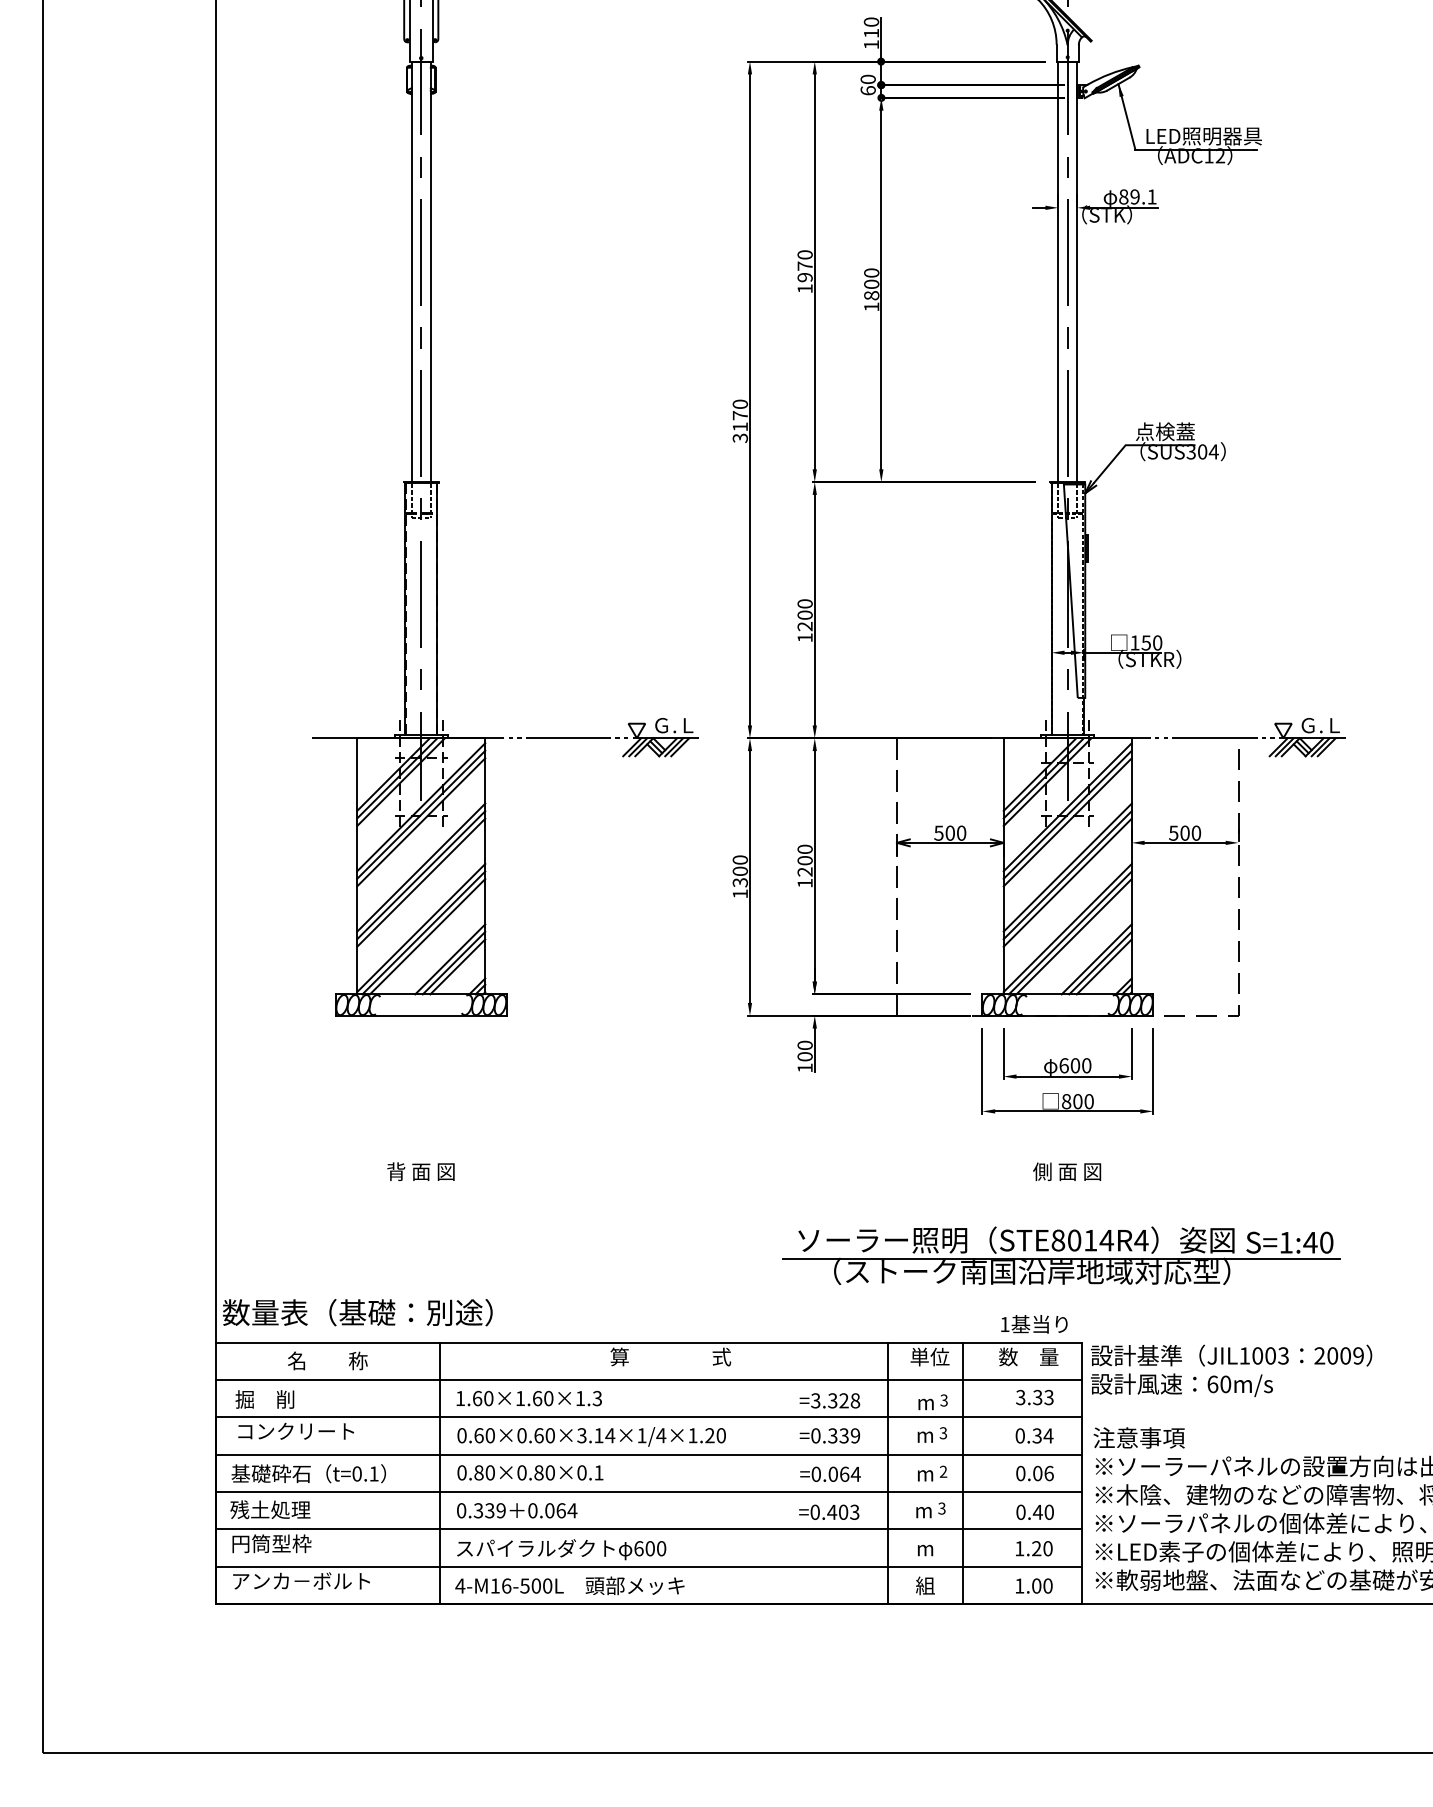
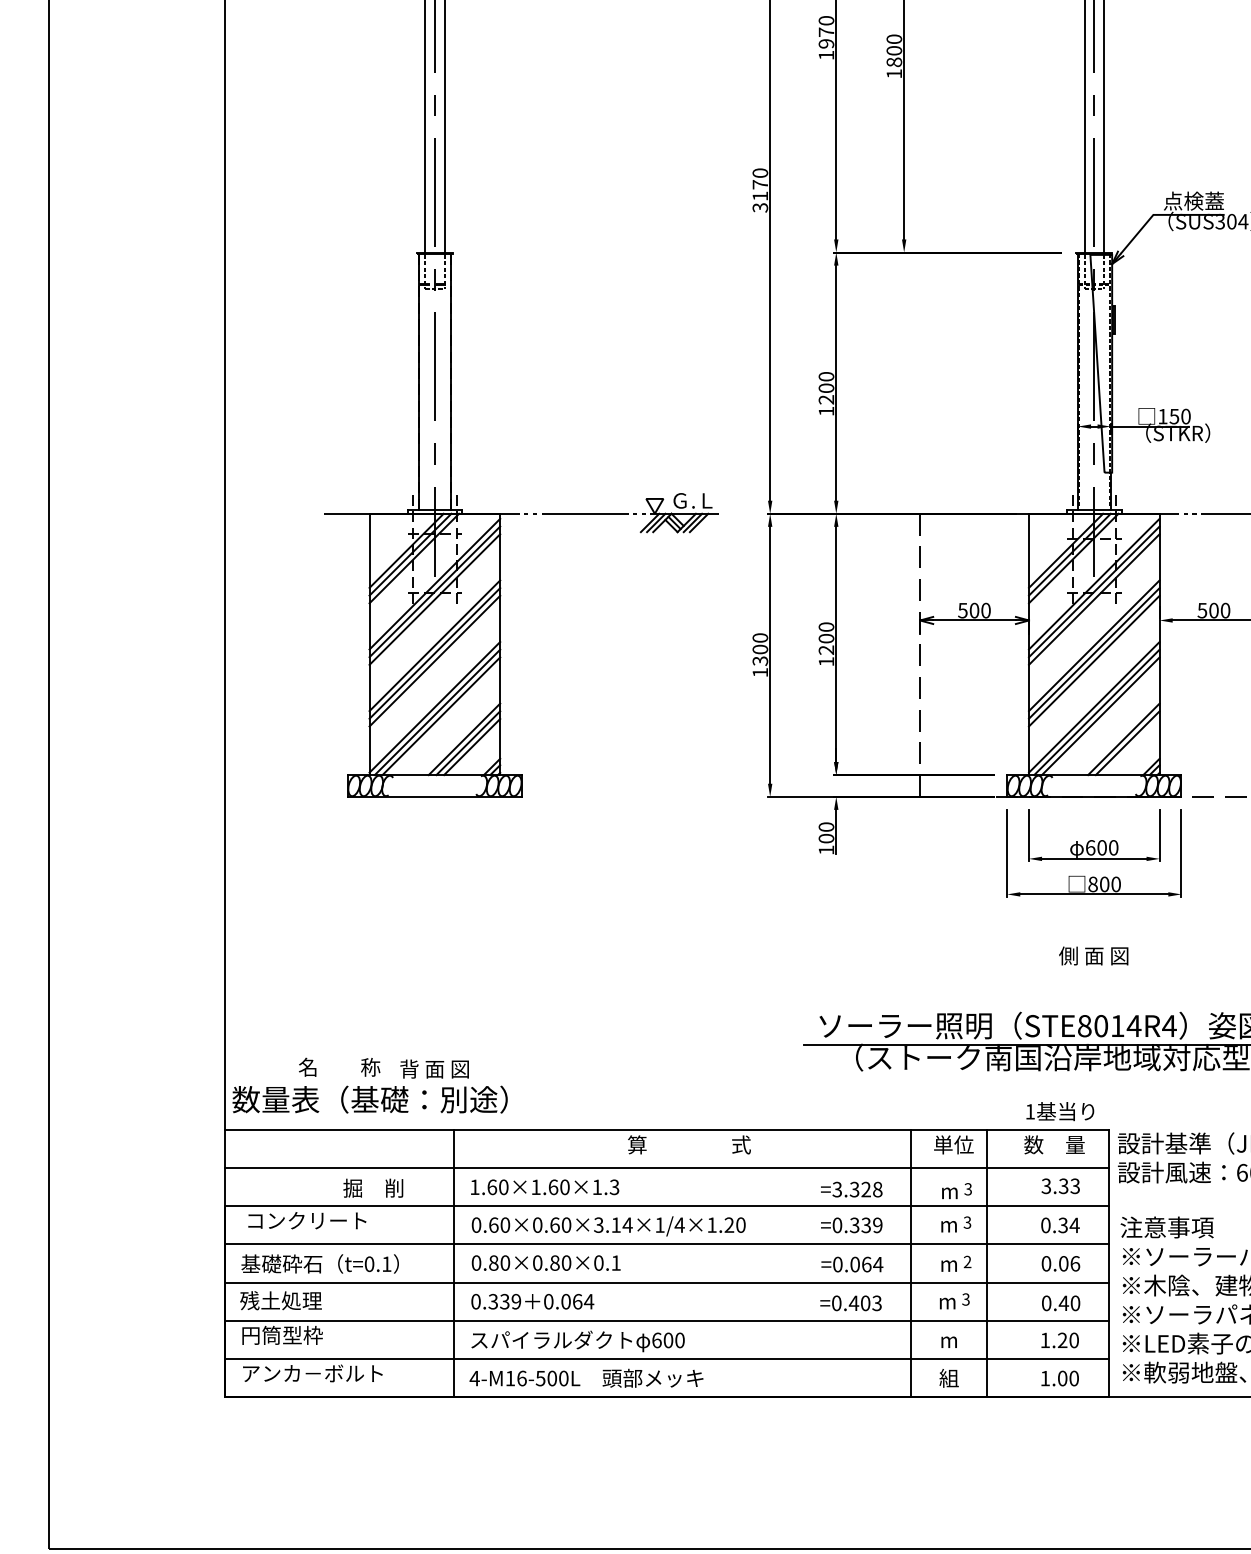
line: (1103, 966) -> (1130, 746), removed
text: (420, 1171) -> (434, 1068), moved
text: (327, 1360) -> (339, 1066), moved
text: (264, 1399) -> (372, 1188), moved

